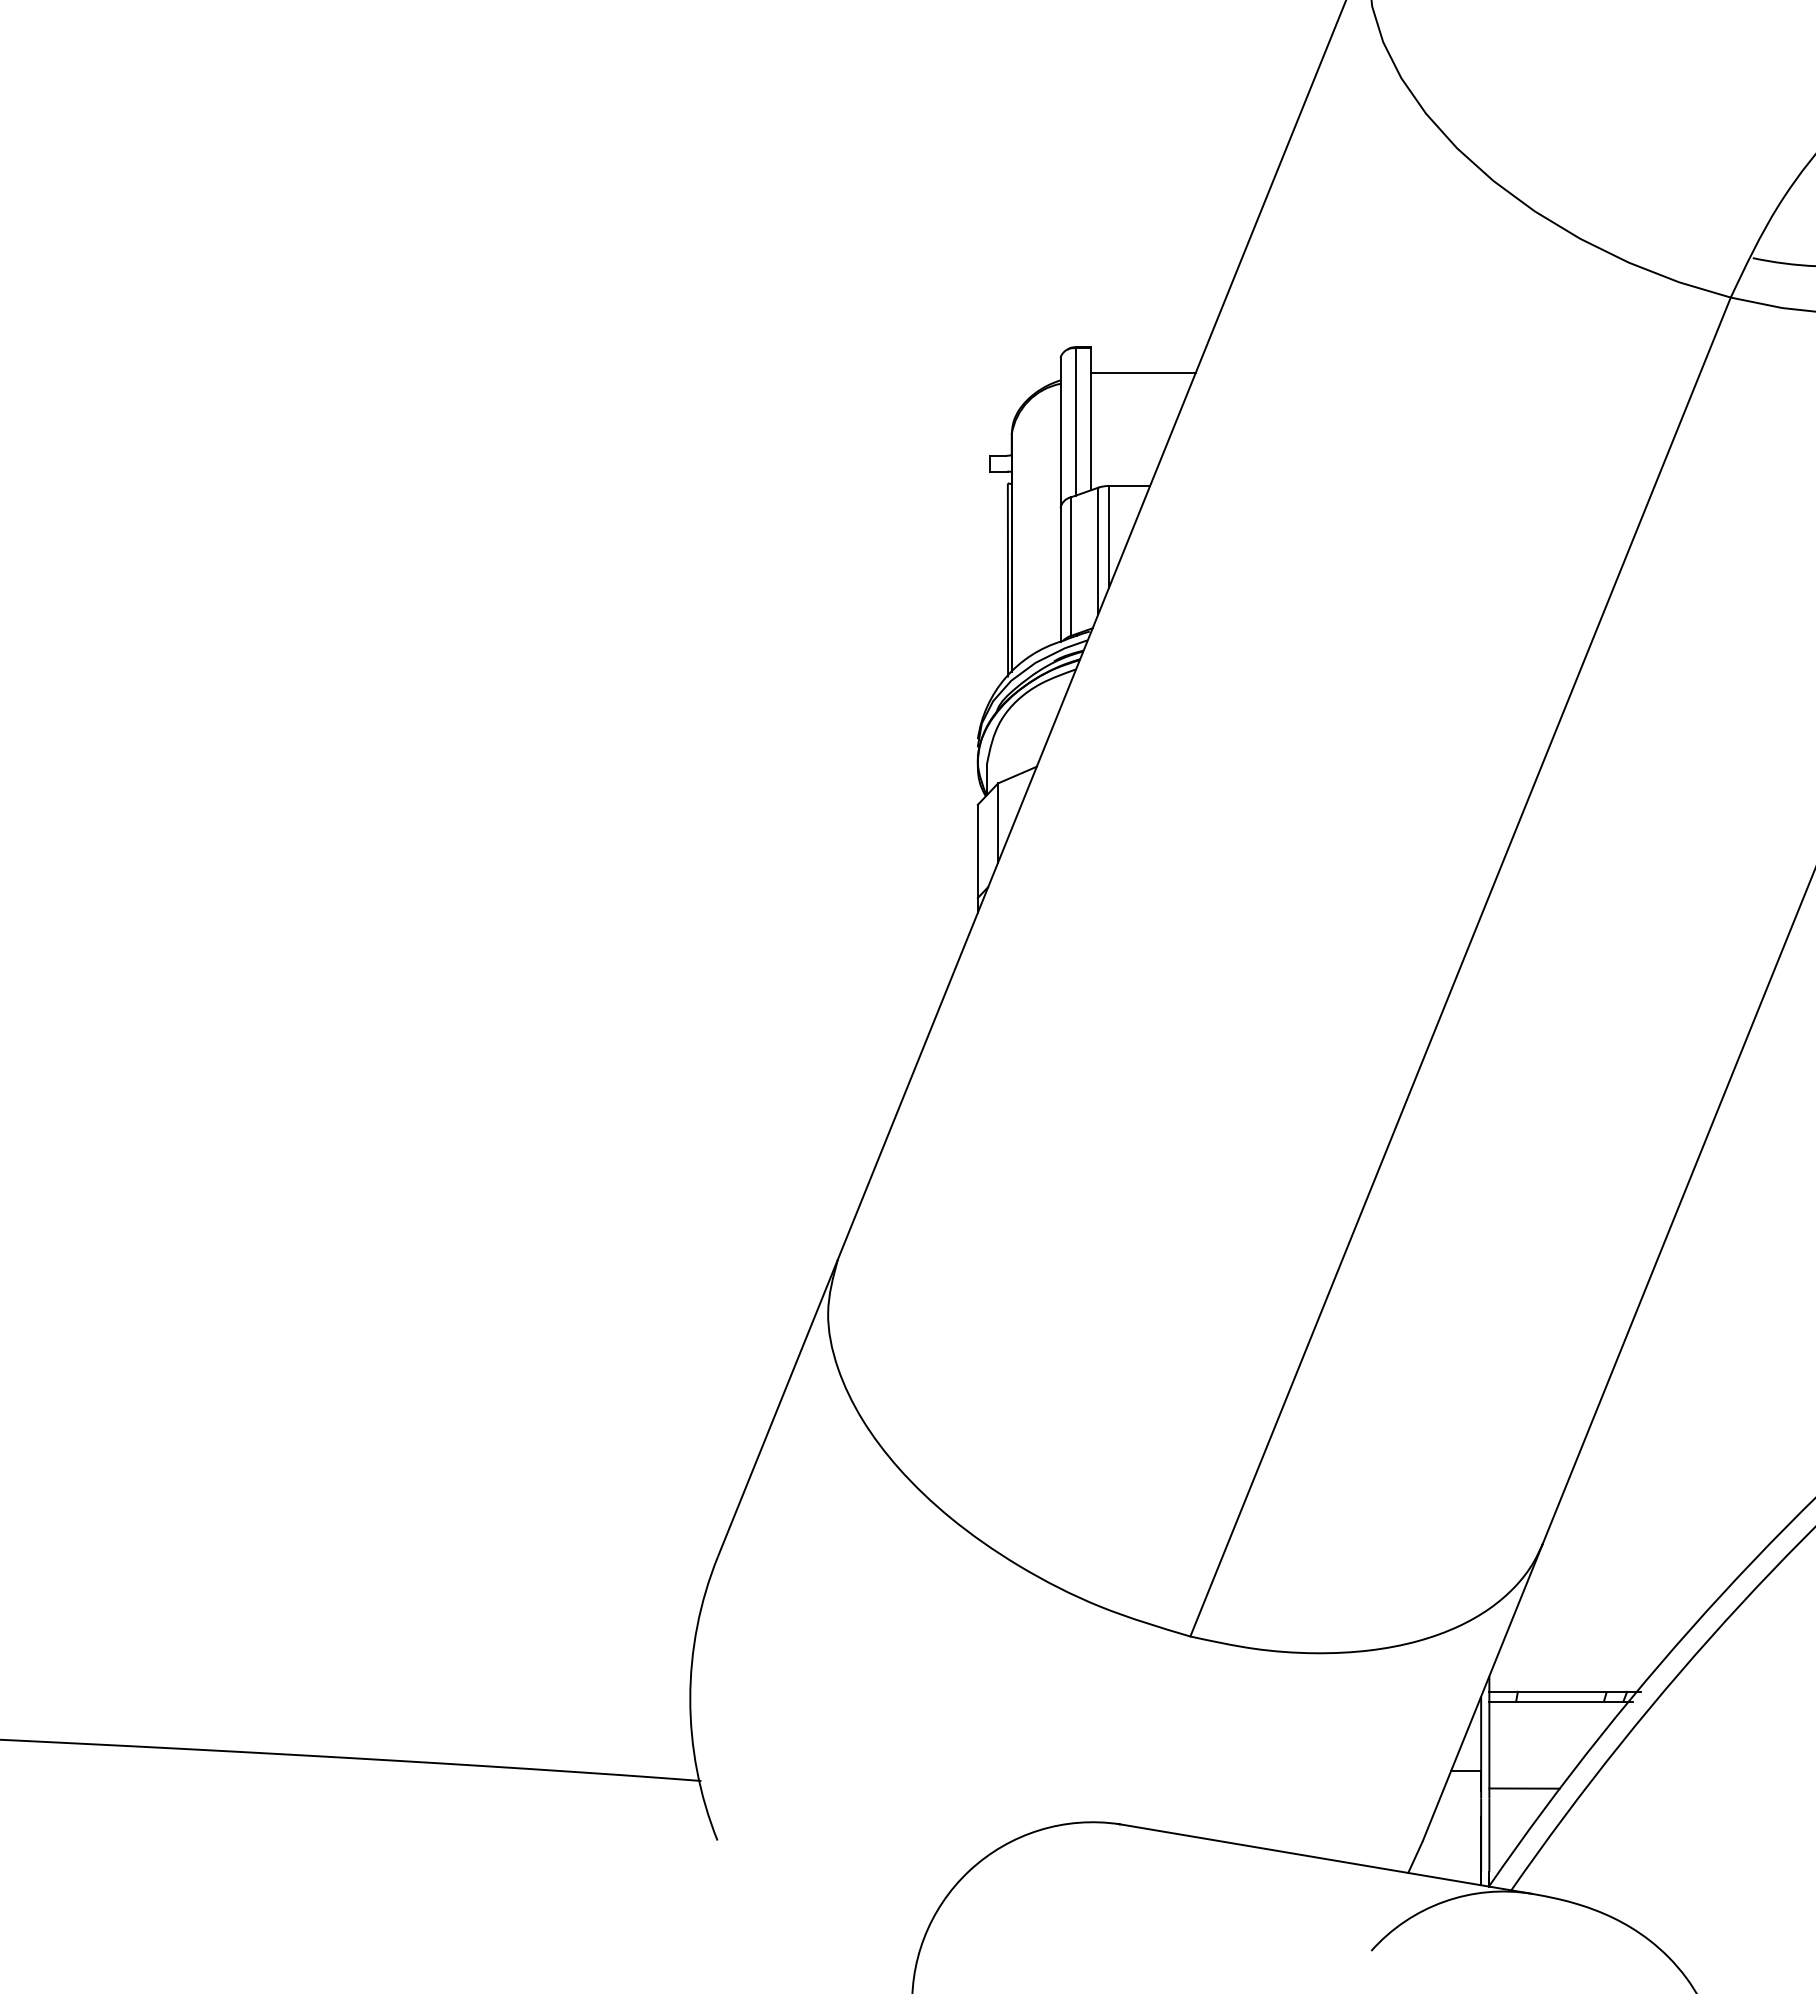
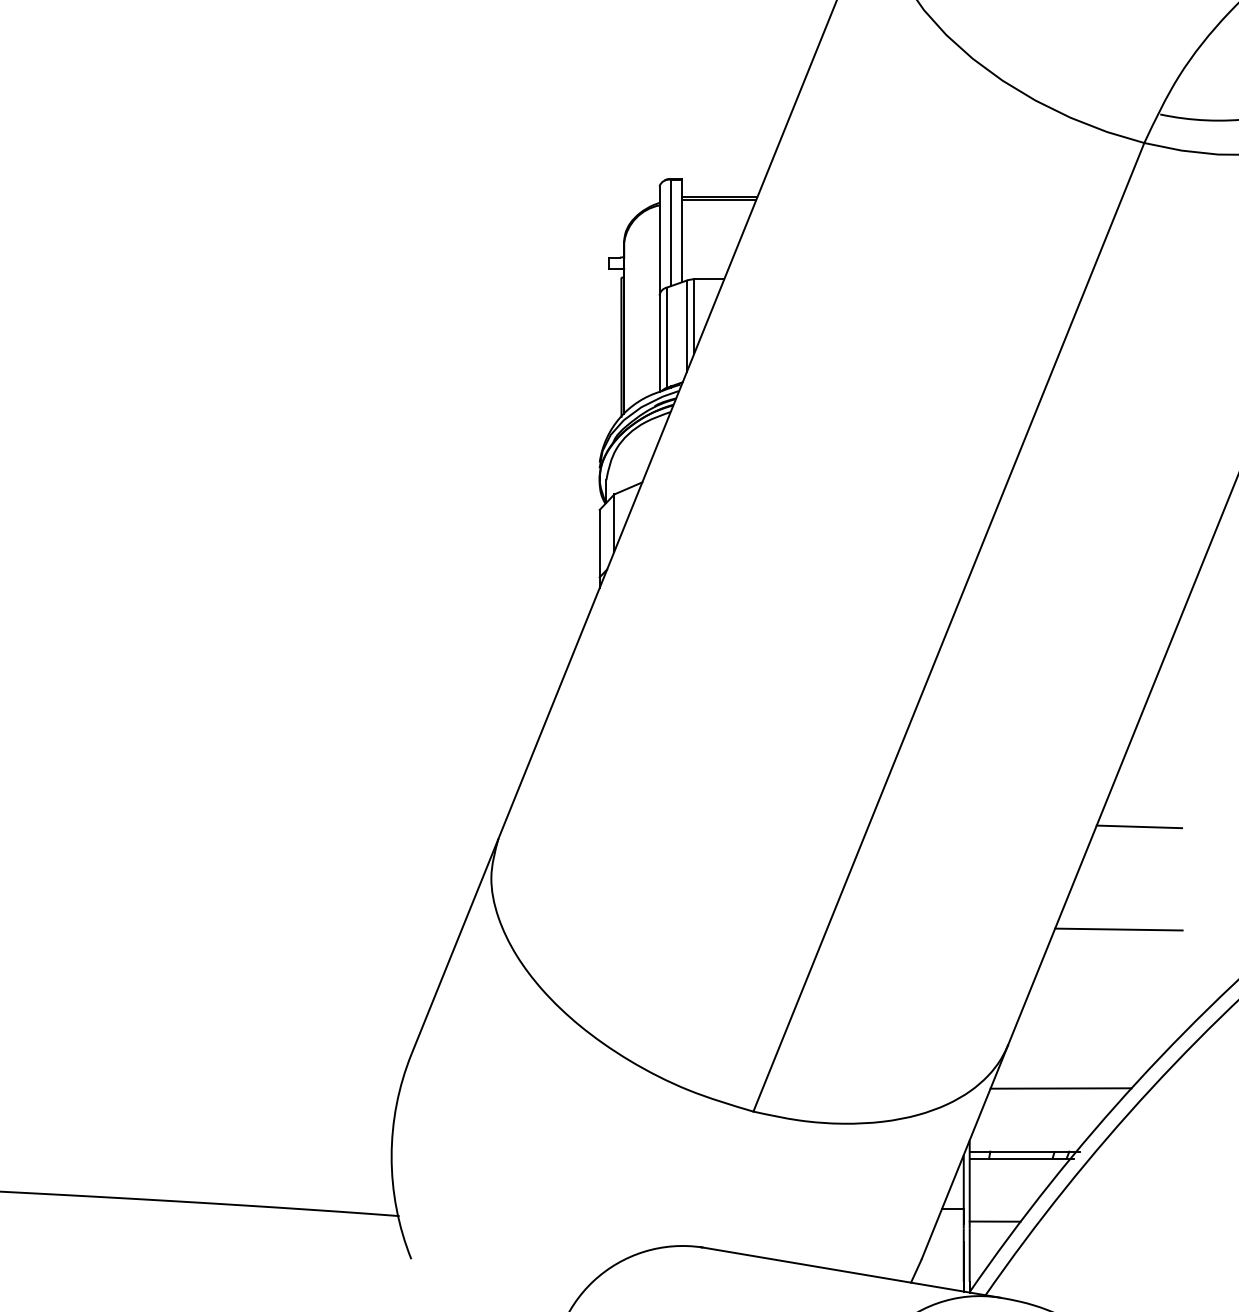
line: (1142, 376) -> (718, 200), added
line: (1723, 1242) -> (1139, 826), added
line: (1695, 1384) -> (1118, 929), added
line: (1615, 1604) -> (1060, 1088), added

